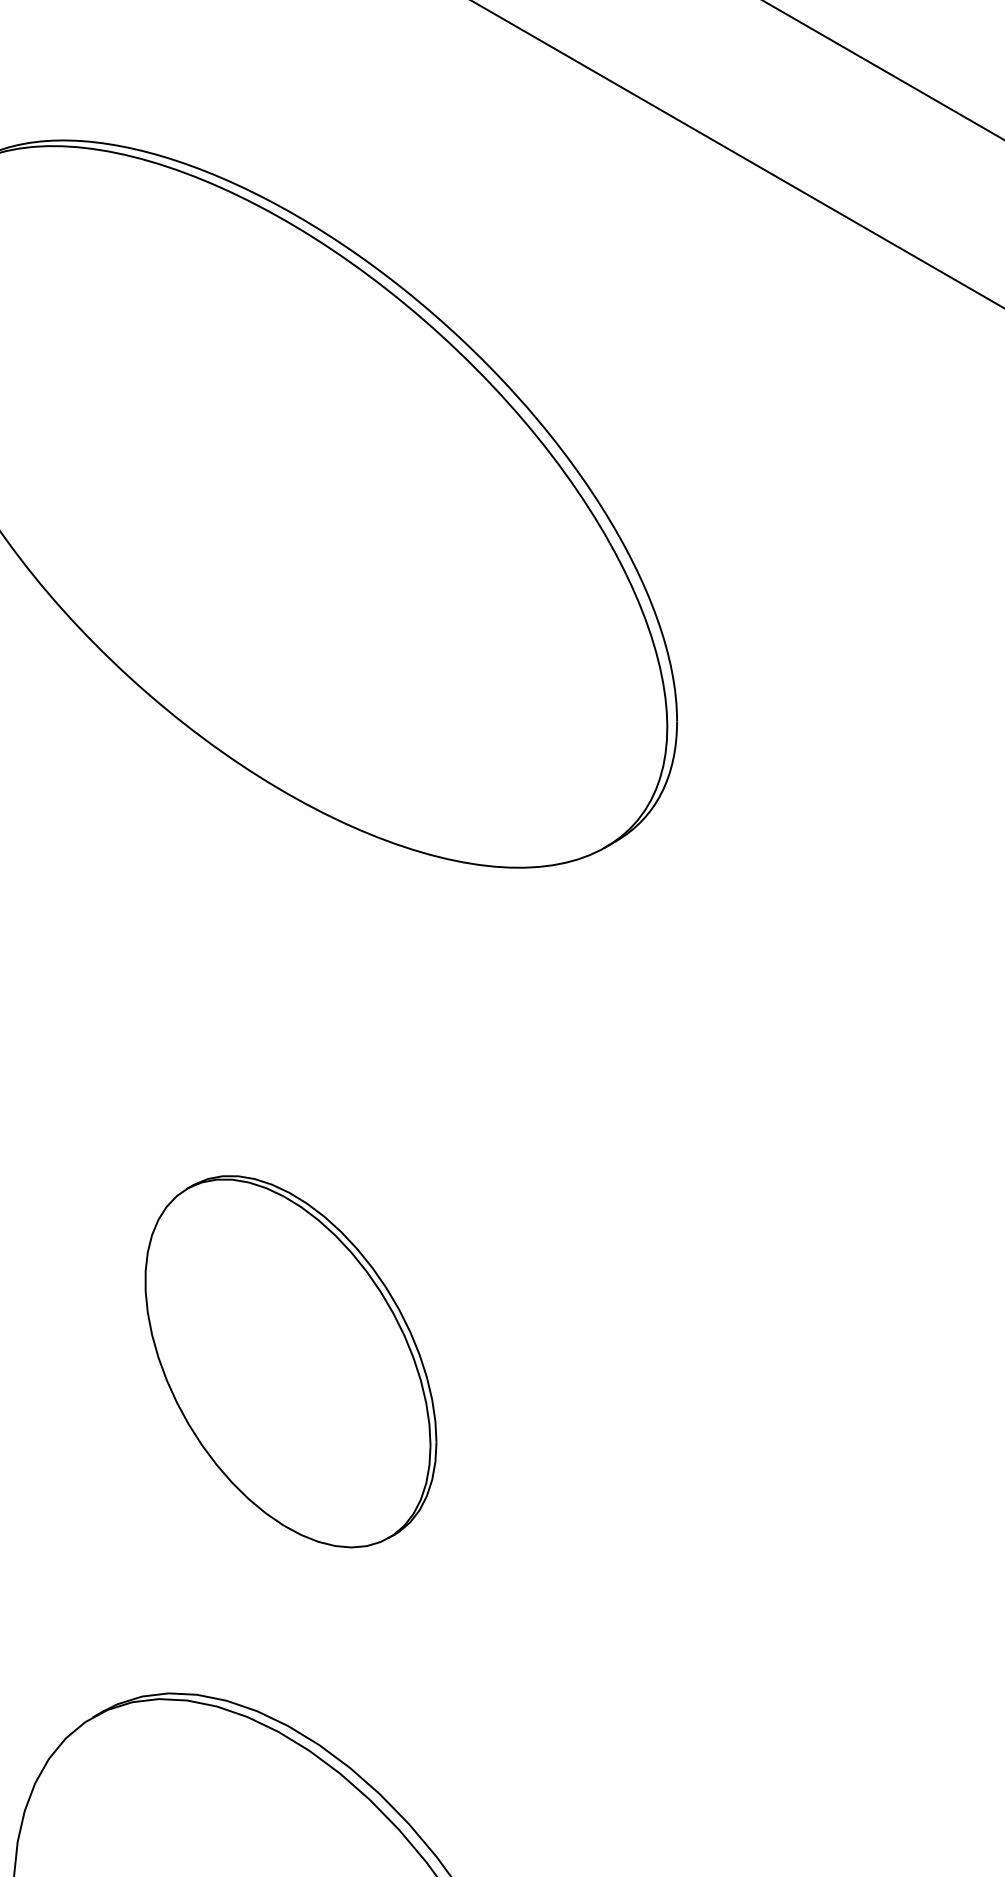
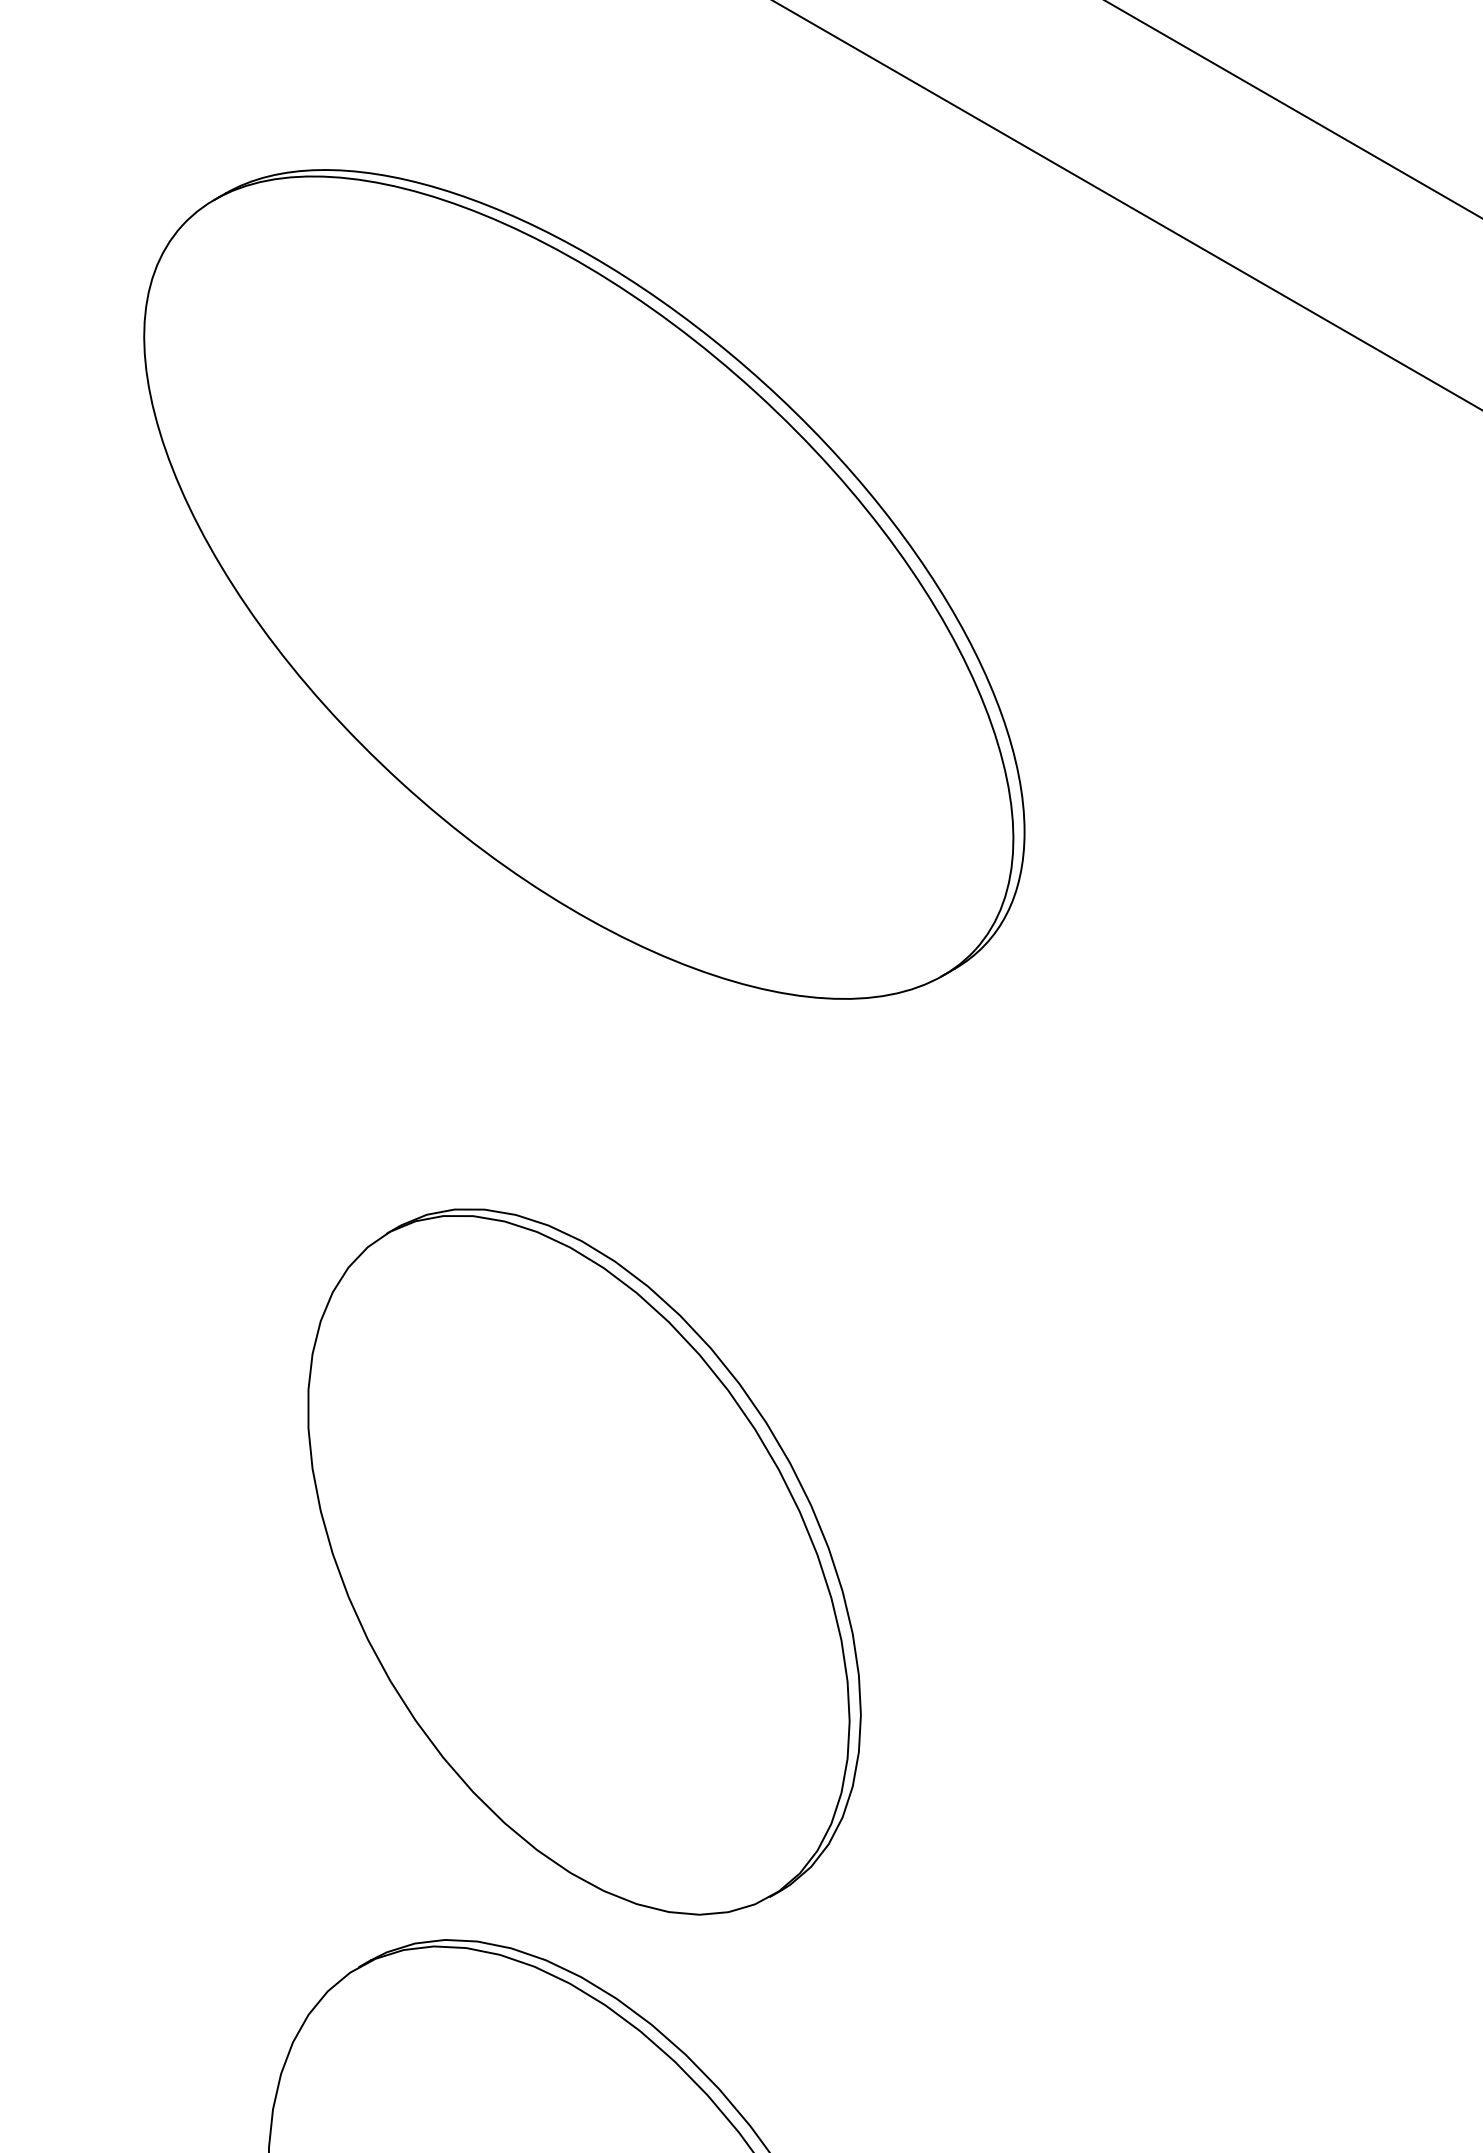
part: (290, 1361) -> (584, 1561), size x1.67

